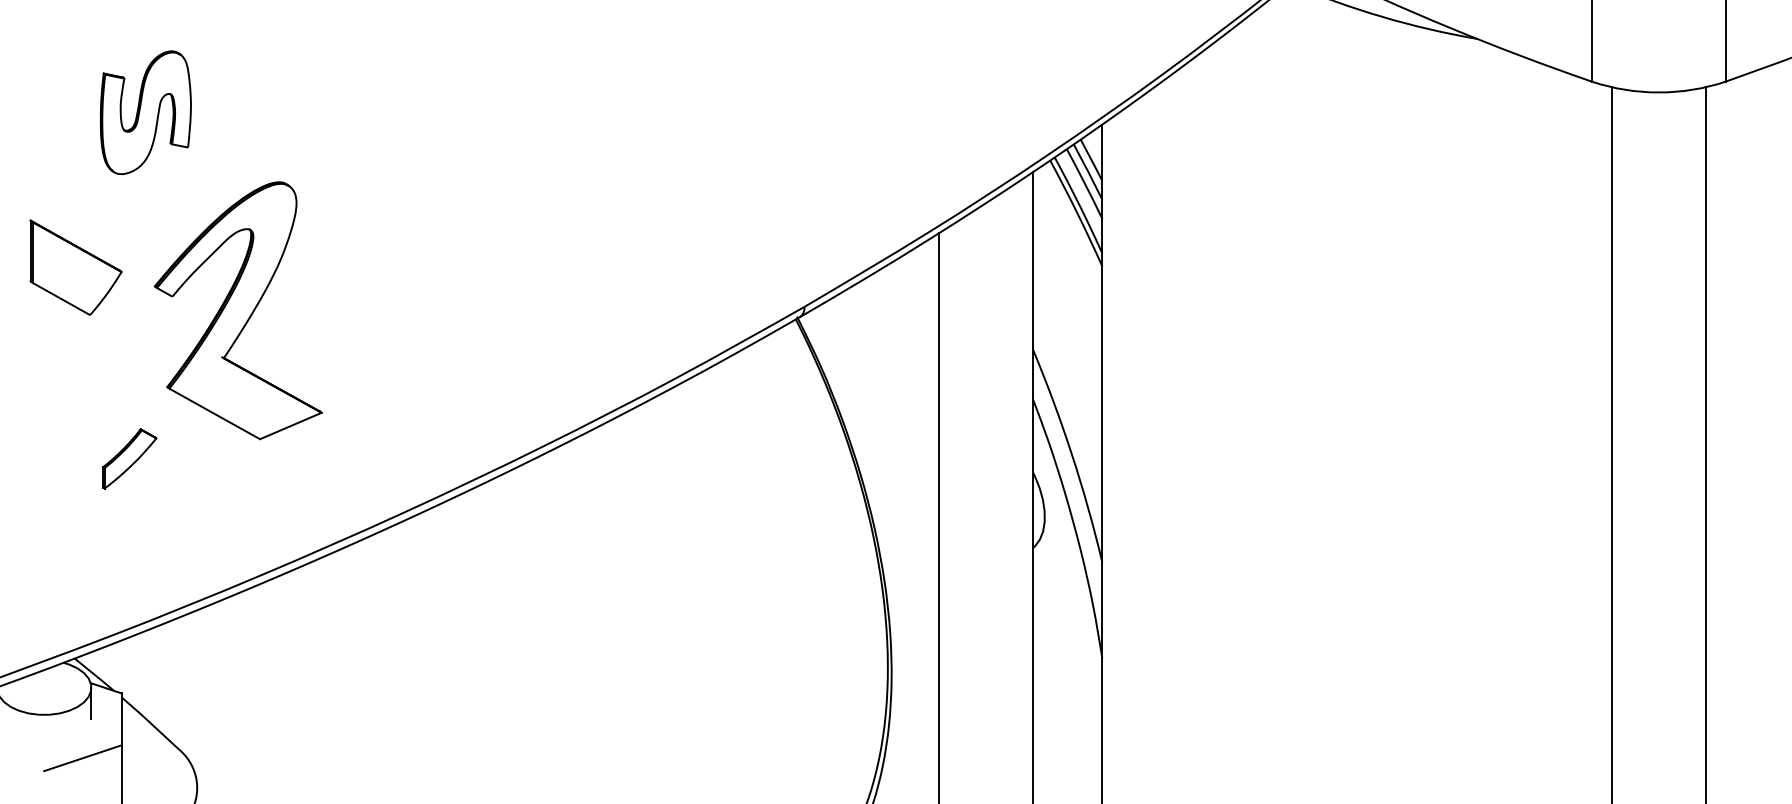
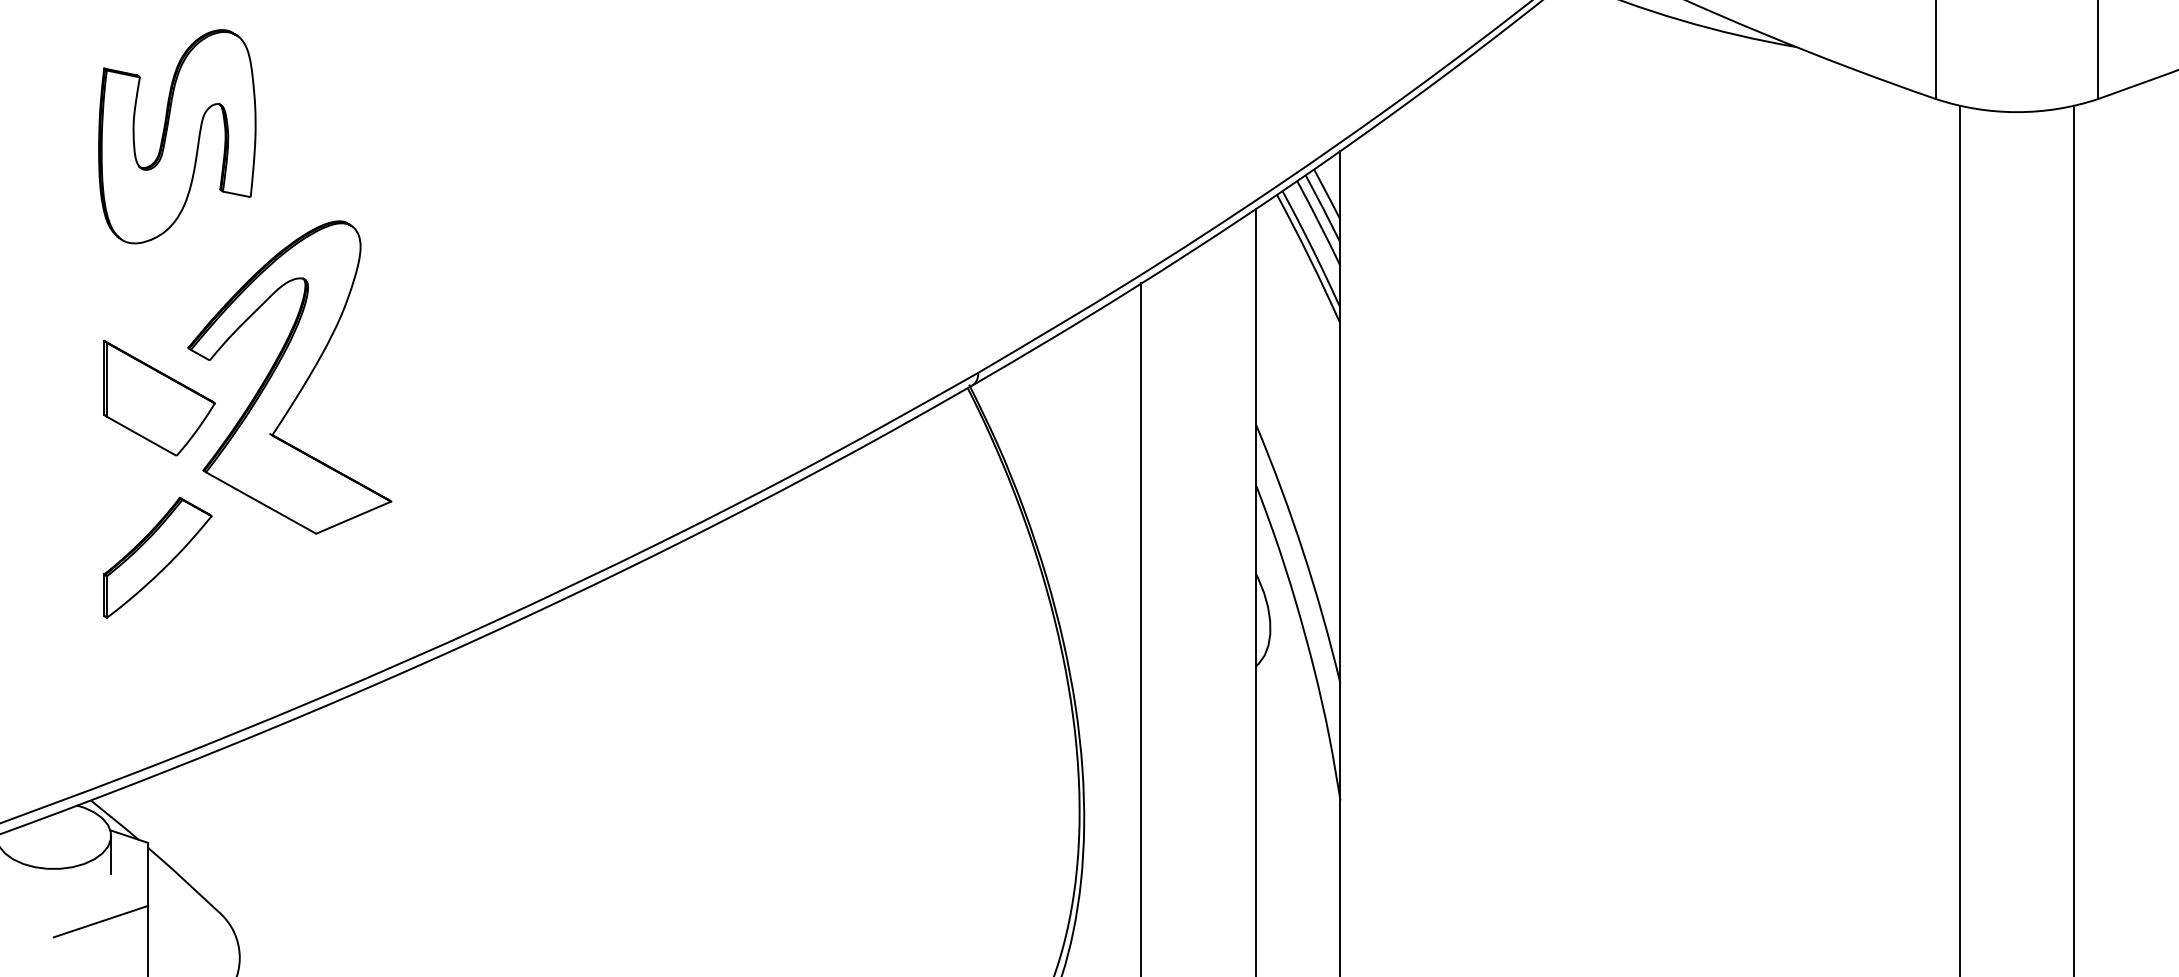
part: (145, 112) -> (177, 136), size x1.43
part: (76, 267) -> (159, 397), moved
part: (129, 458) -> (157, 557), size x1.67

